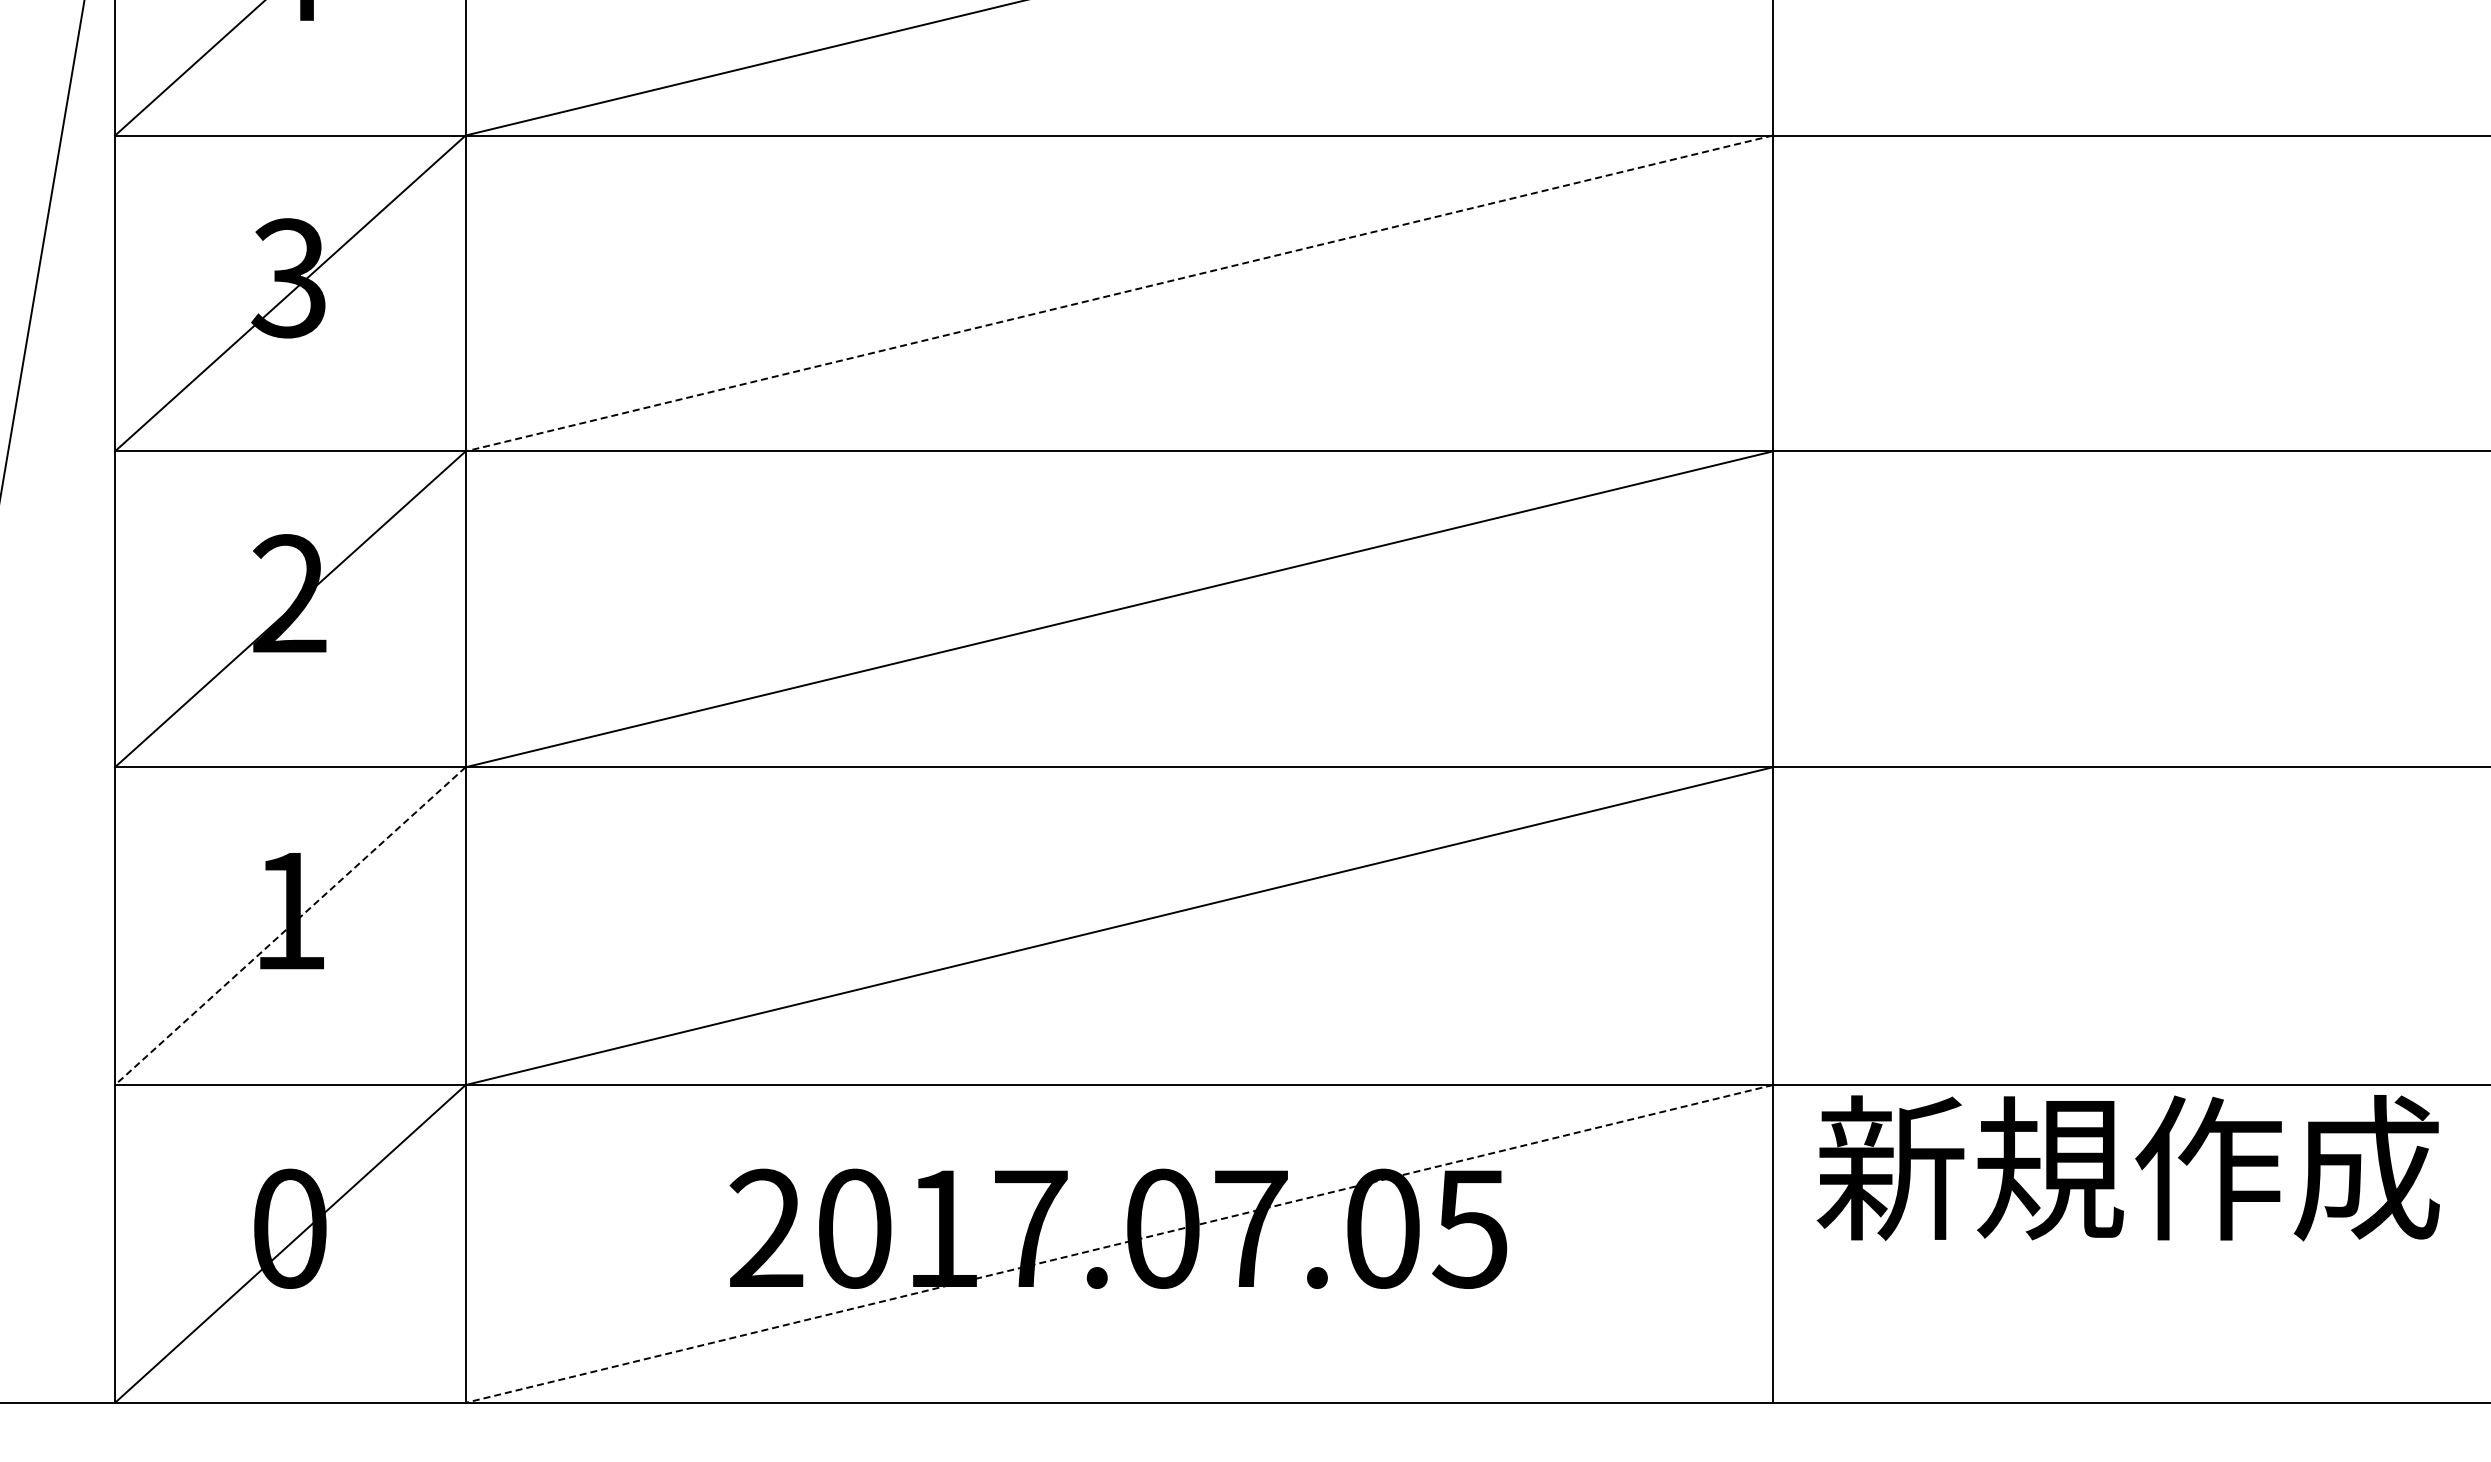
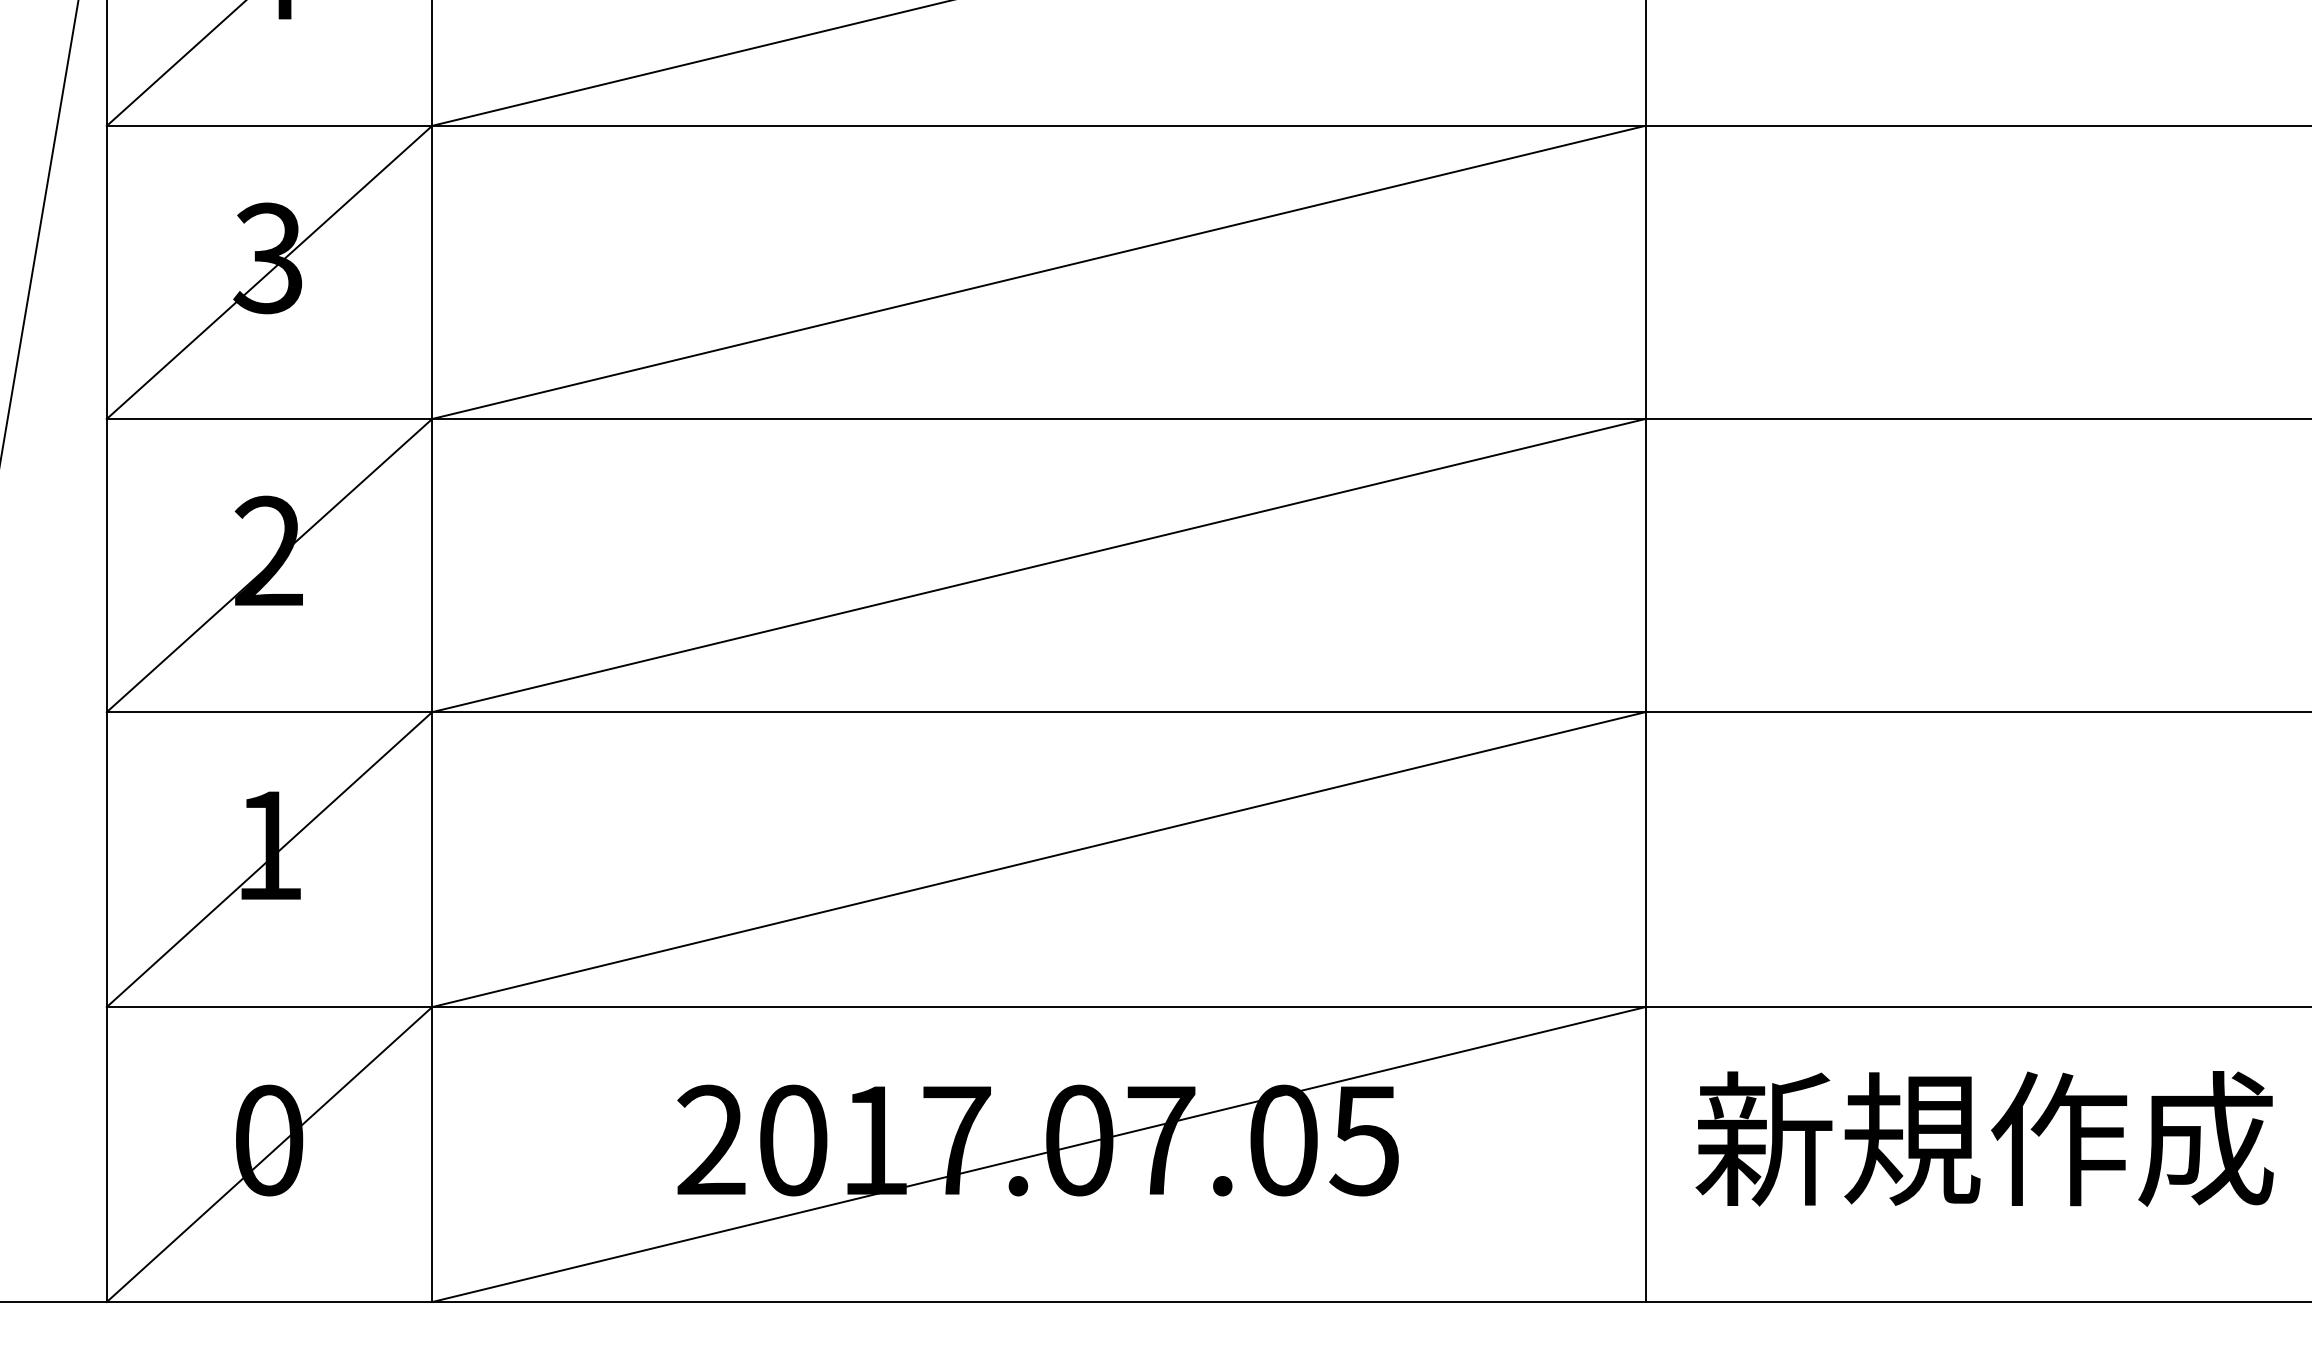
line: (1118, 293) -> (1038, 272), dashed -> solid
line: (290, 926) -> (269, 859), dashed -> solid
text: (2127, 1168) -> (1983, 1139), moved
line: (1119, 1243) -> (1039, 1154), dashed -> solid

